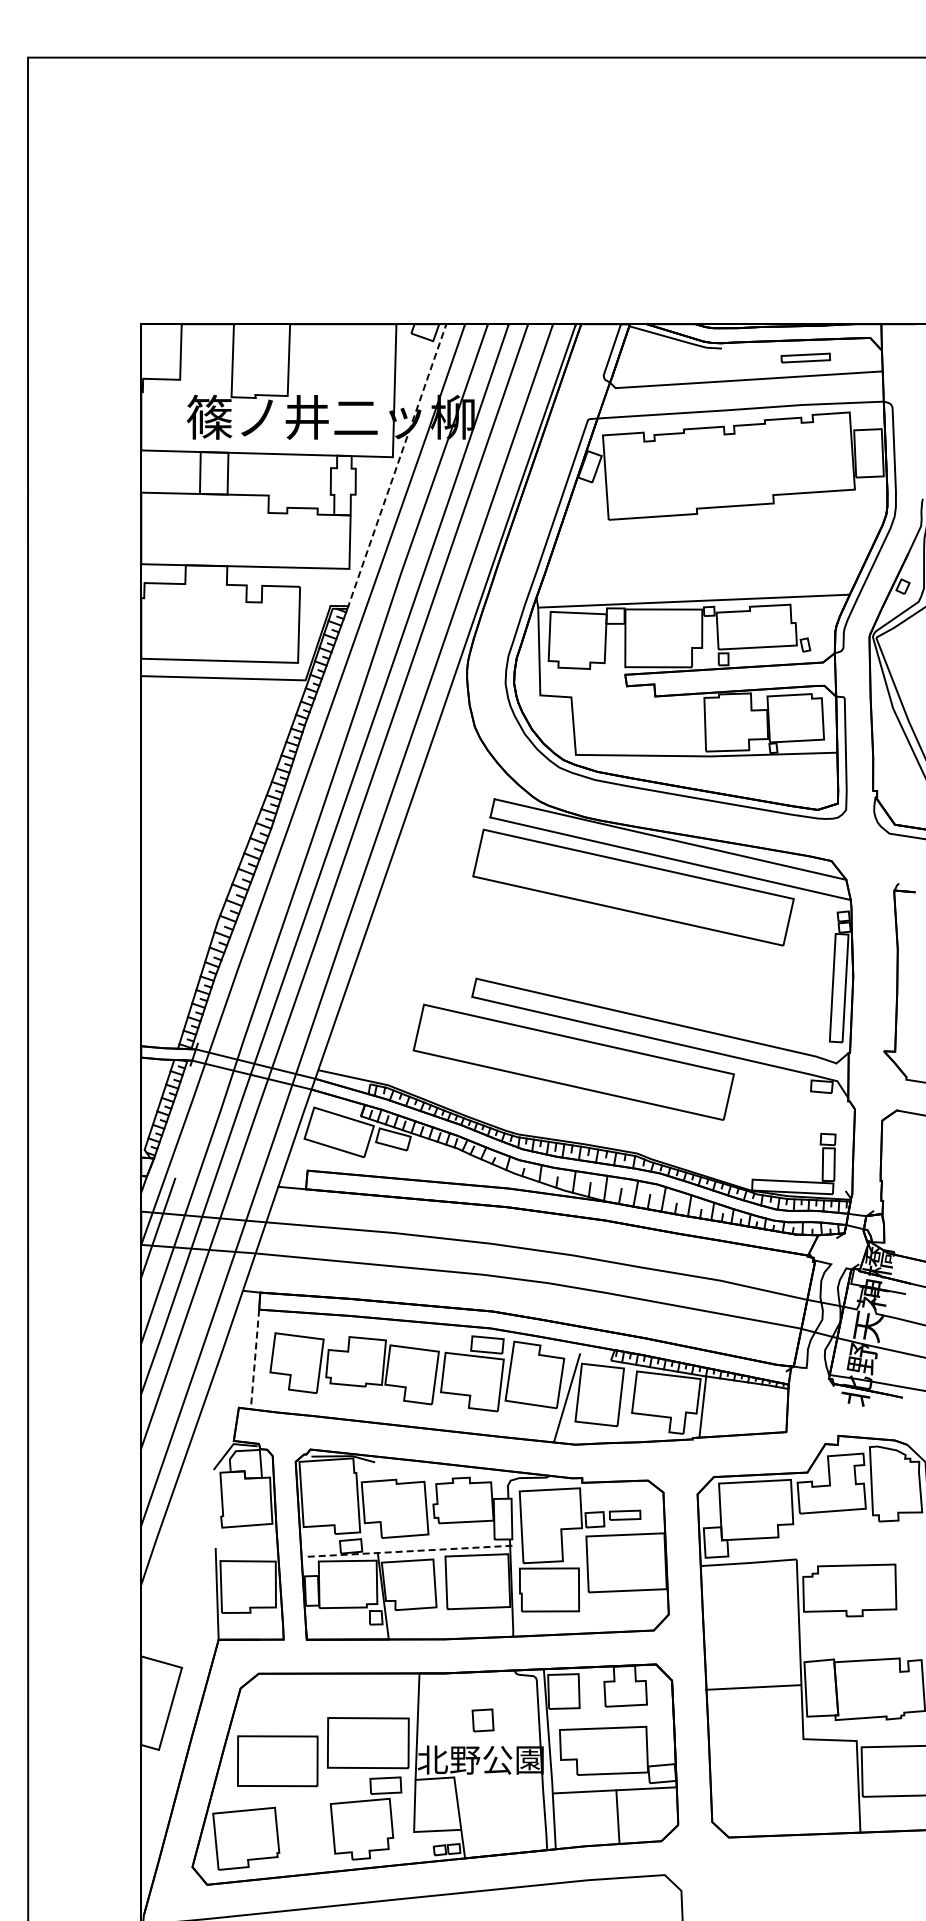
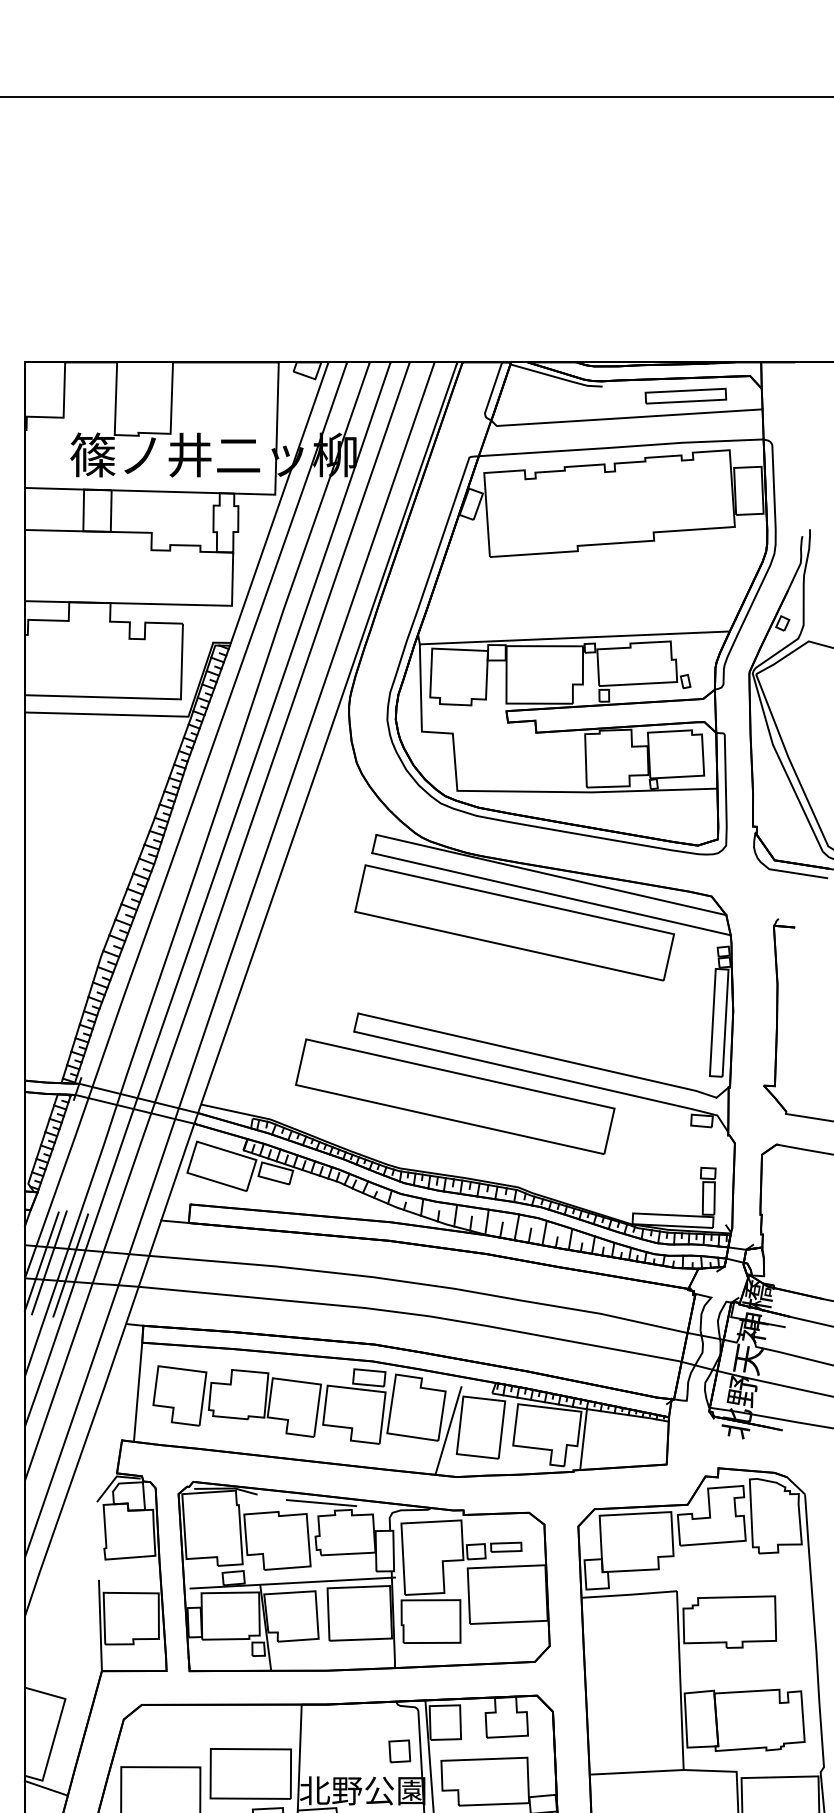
part: (805, 357) -> (685, 395), size x1.67
line: (396, 466) -> (278, 503), dashed -> solid
line: (165, 1229) -> (49, 1262), added
line: (186, 1231) -> (69, 1264), added
line: (255, 1359) -> (138, 1392), dashed -> solid
line: (439, 1470) -> (321, 1502), added
line: (410, 1551) -> (292, 1583), dashed -> solid
line: (753, 1687) -> (636, 1772), moved
part: (482, 1720) -> (399, 1751), moved
line: (162, 1757) -> (46, 1788), added

